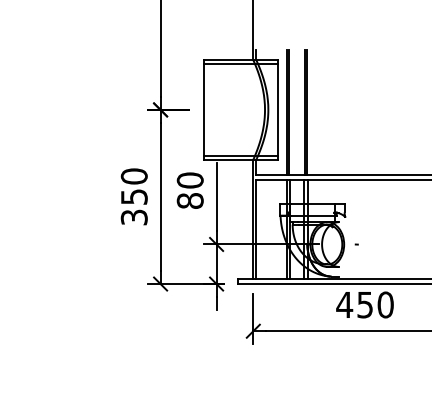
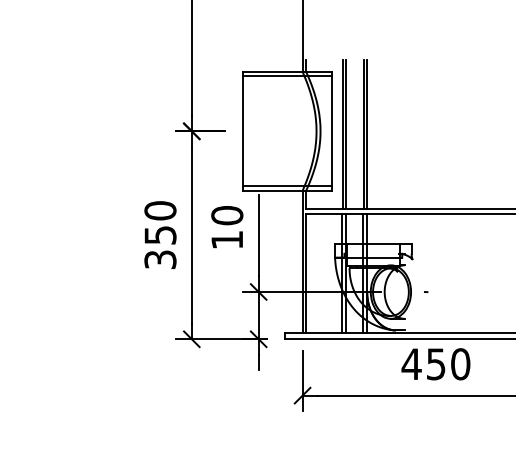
text: (189, 200) -> (226, 239), 80 -> 10

